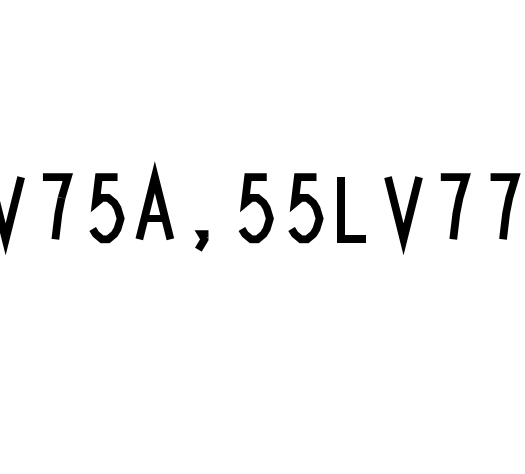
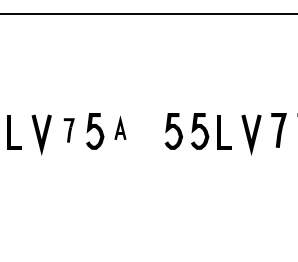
part: (154, 200) -> (120, 127), size x0.6
part: (58, 206) -> (69, 130), size x0.7
line: (200, 240) -> (144, 148), removed

